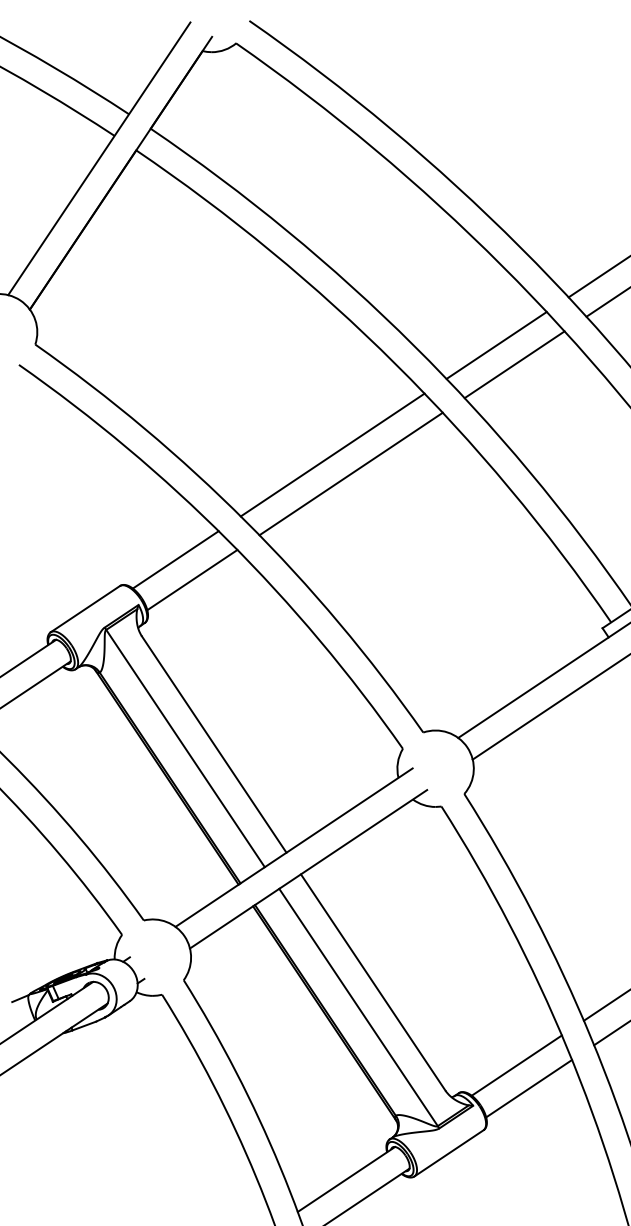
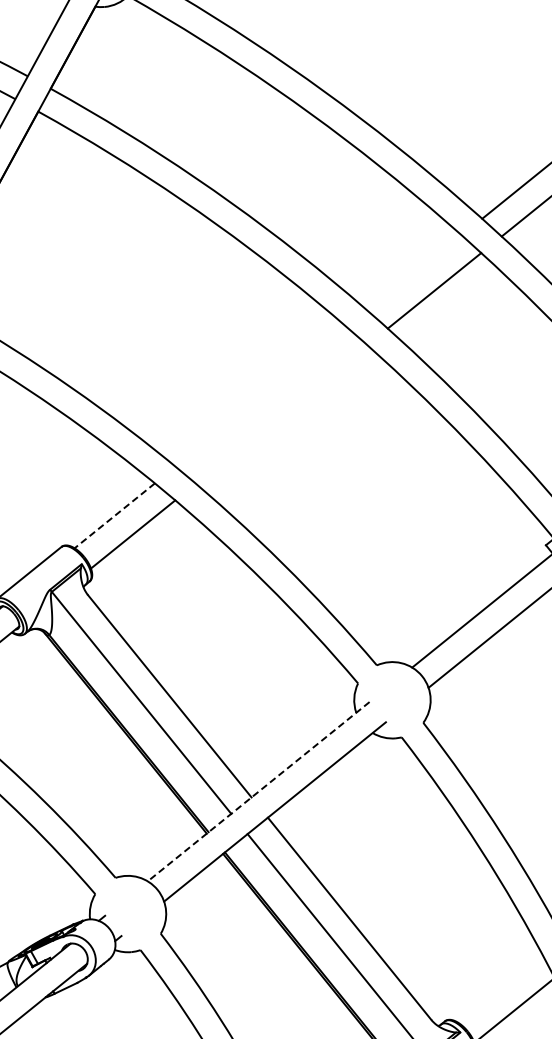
line: (496, 345) -> (414, 273), removed
line: (332, 454) -> (261, 396), removed
line: (350, 473) -> (280, 413), removed
line: (175, 559) -> (114, 515), solid -> dashed
line: (294, 847) -> (259, 791), solid -> dashed
line: (516, 1065) -> (499, 988), removed

